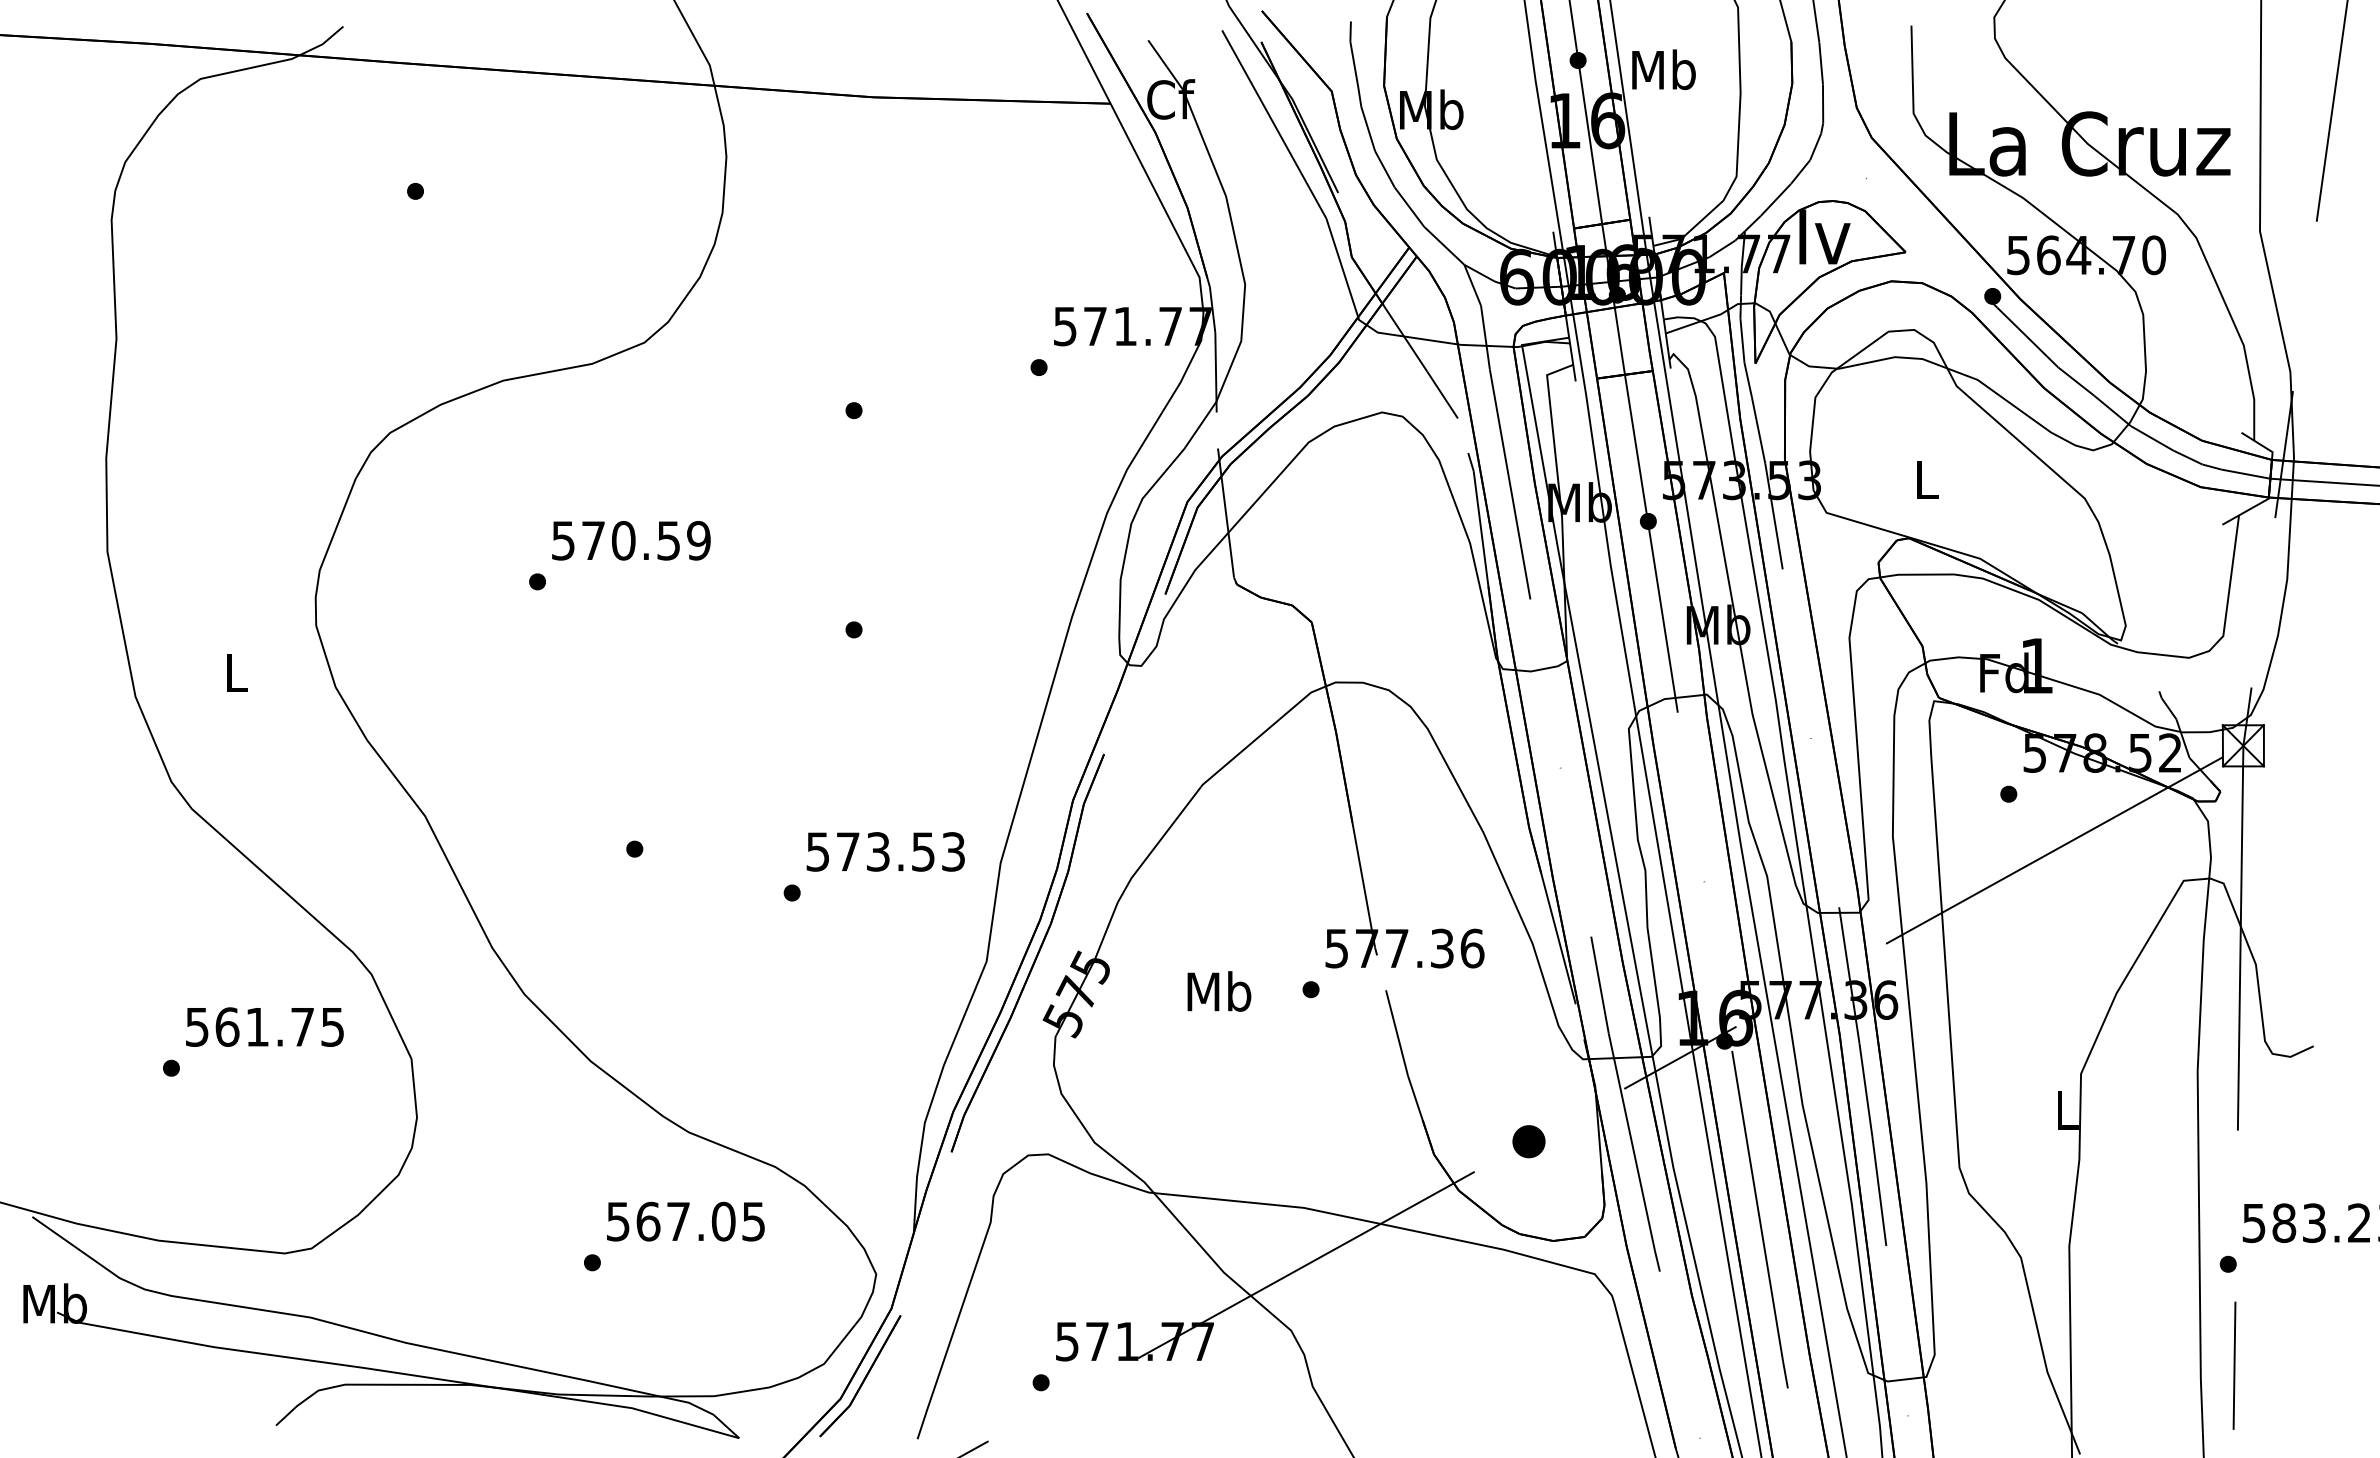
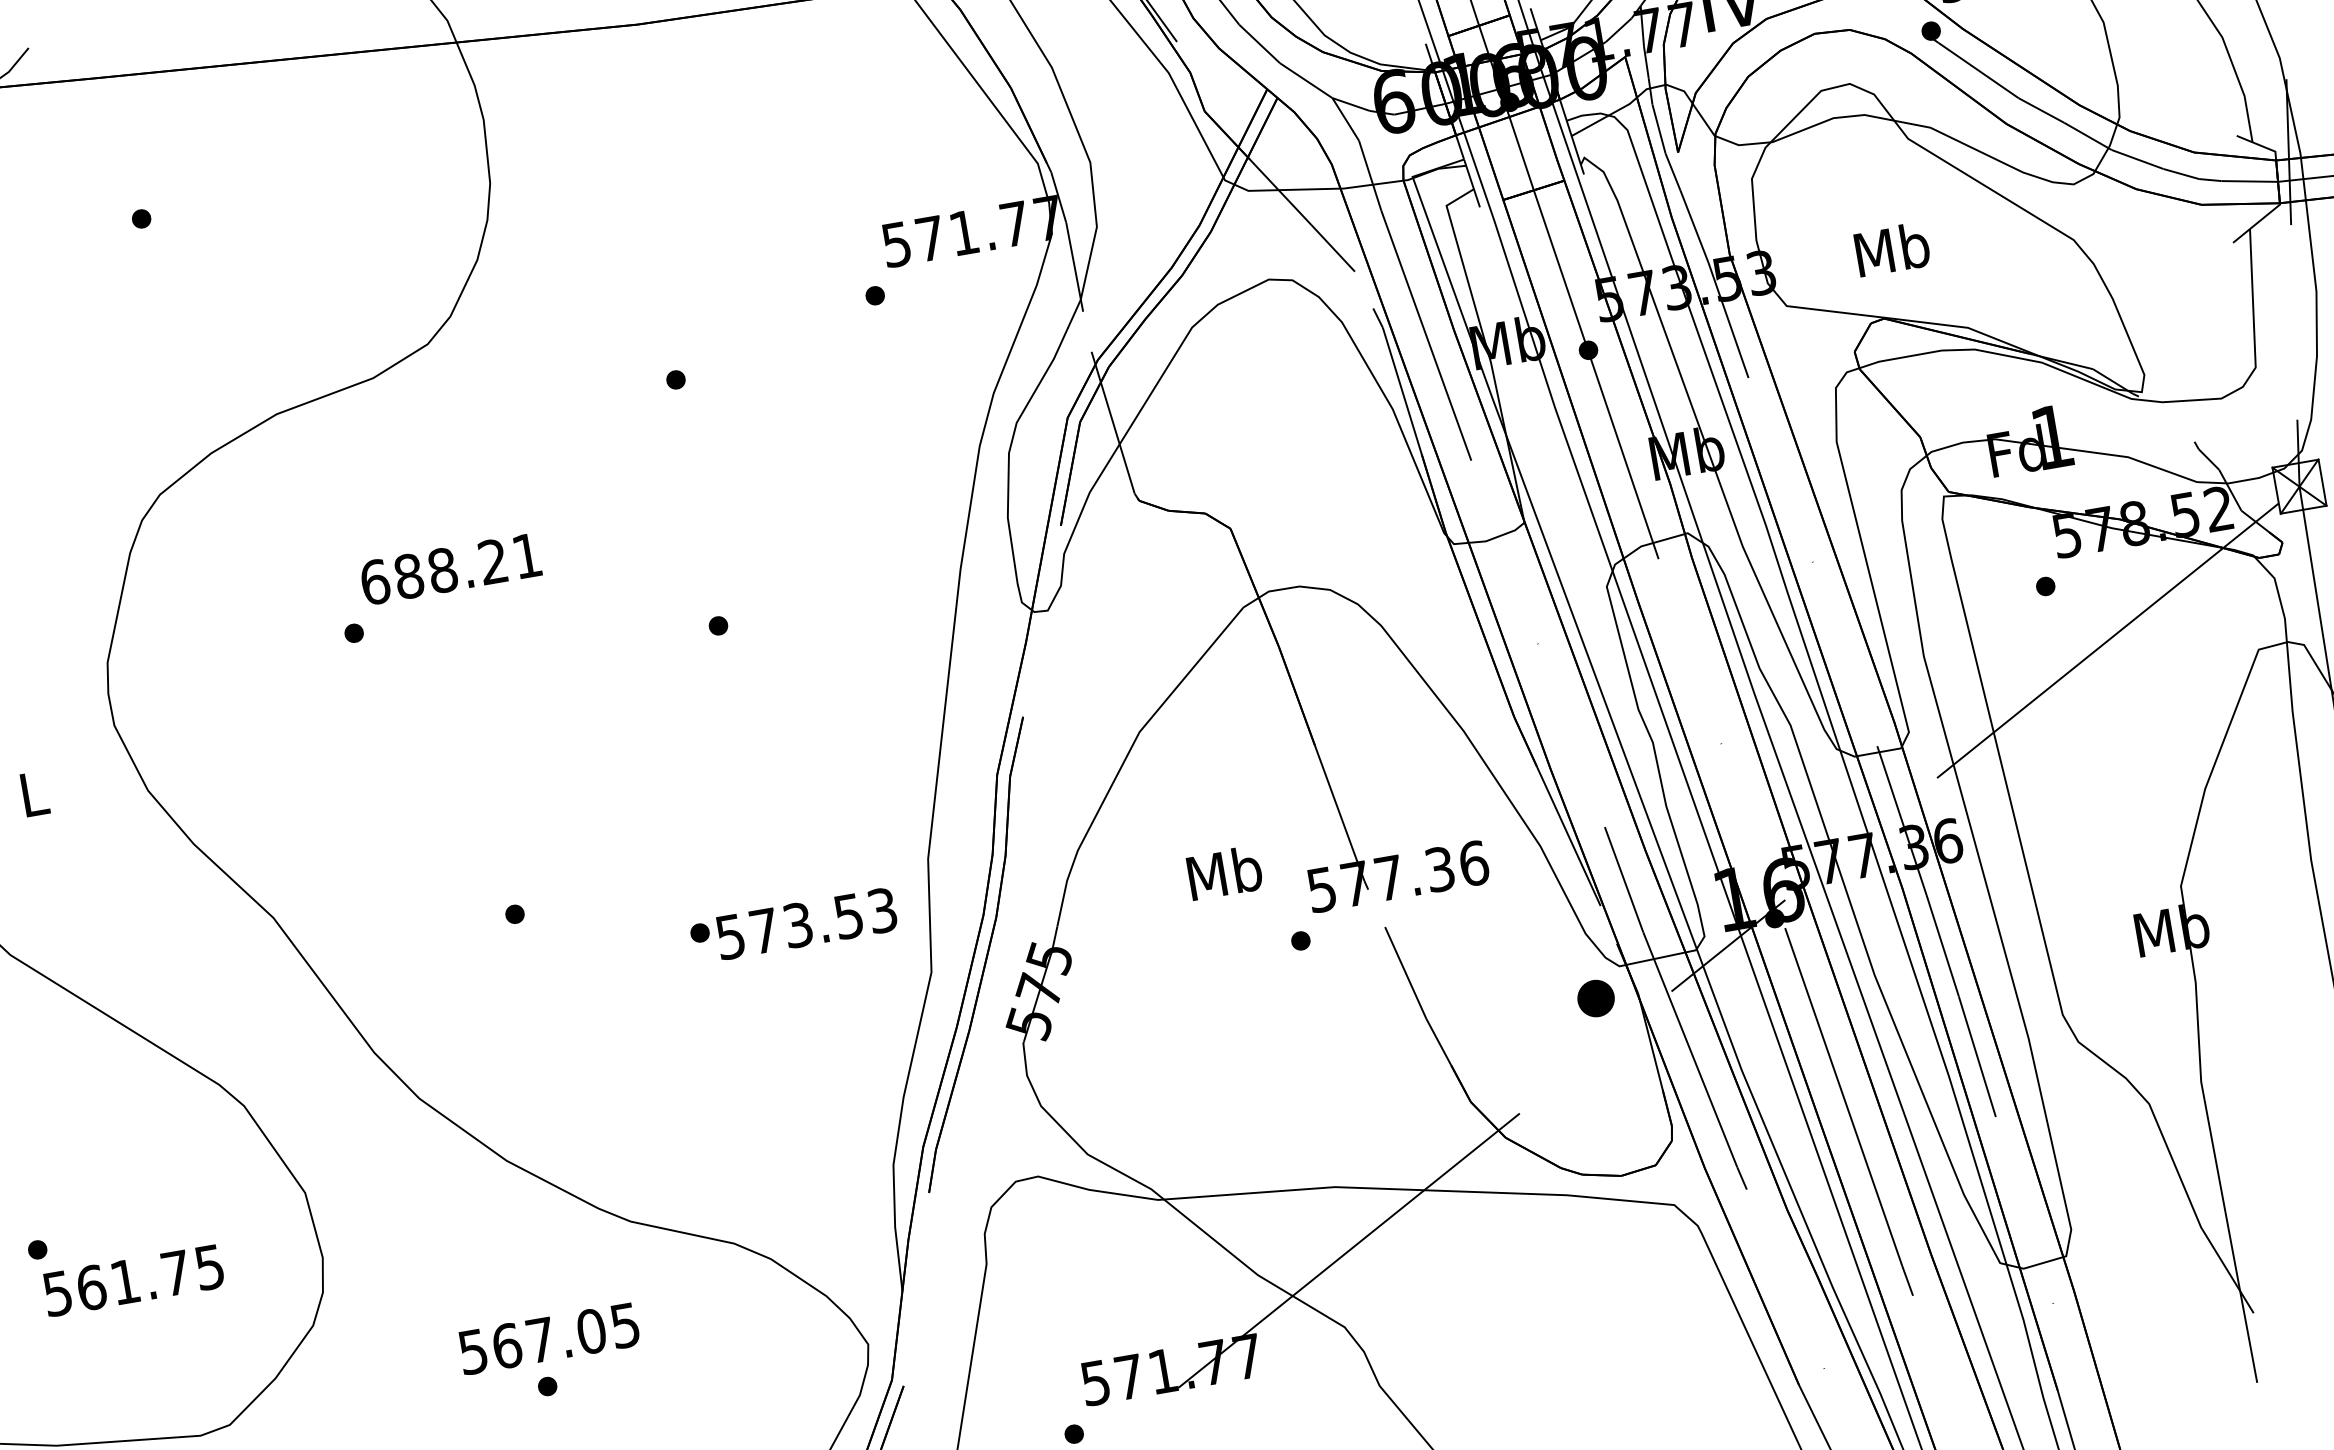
text: (1926, 479) -> (1892, 249), L -> Mb
text: (630, 540) -> (450, 568), 570.59 -> 688.21
text: (885, 851) -> (806, 923), moved
text: (1219, 991) -> (1224, 872), moved
text: (264, 1026) -> (133, 1279), moved
text: (2066, 1109) -> (2171, 928), L -> Mb
part: (1528, 1141) -> (1595, 998), moved
text: (685, 1221) -> (548, 1338), moved

